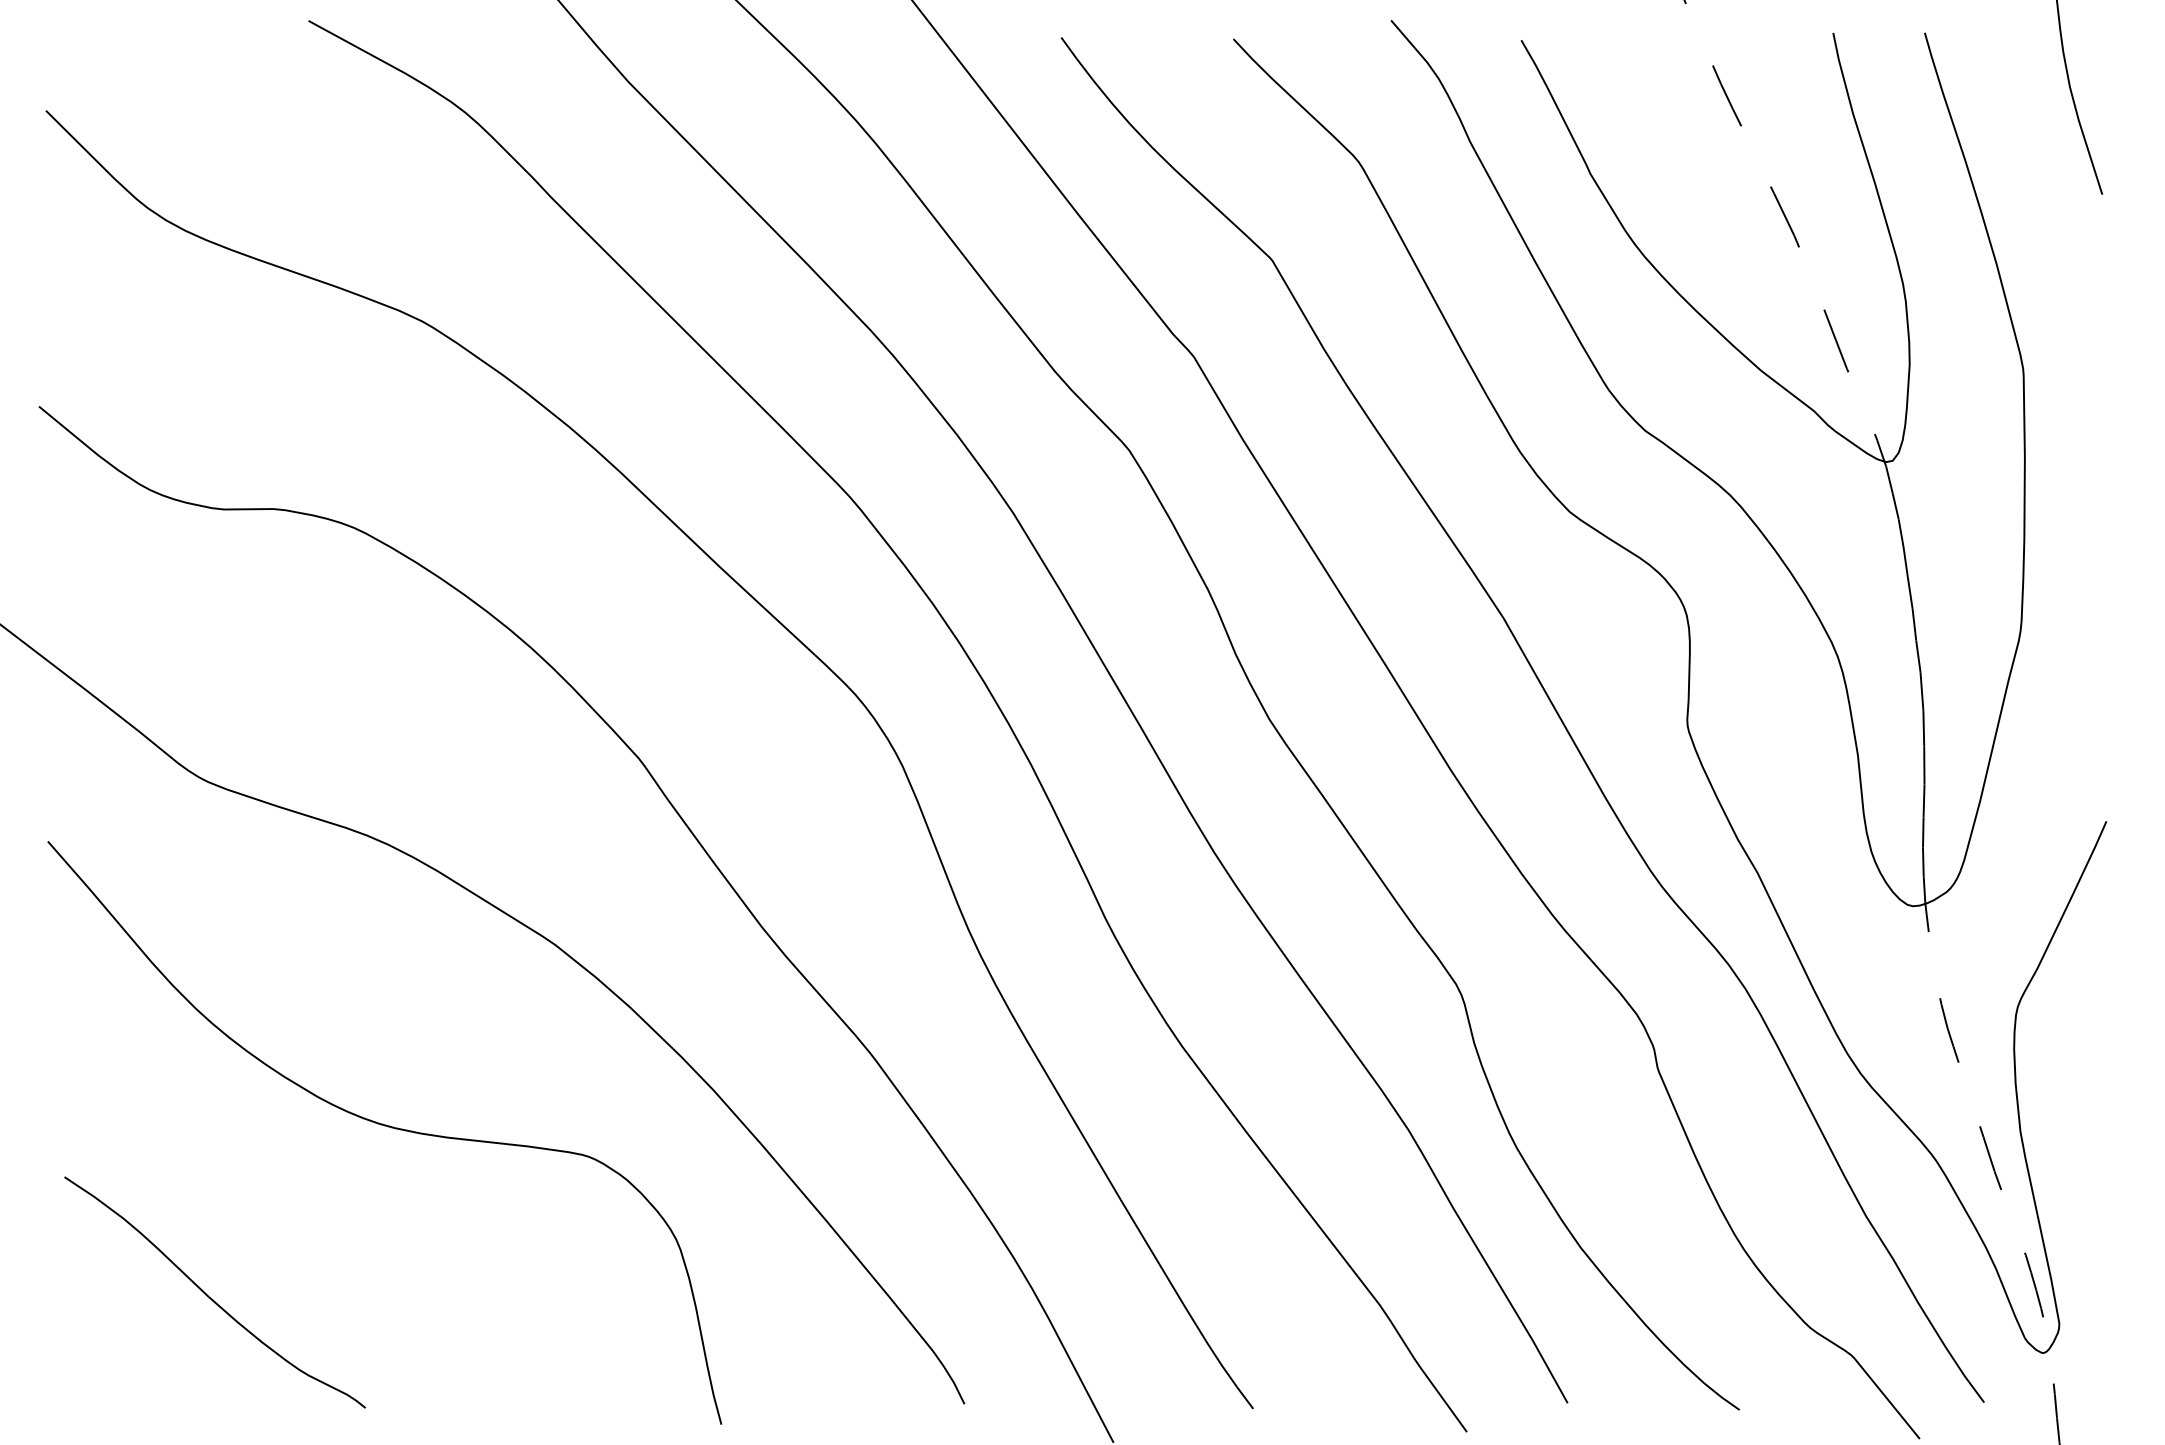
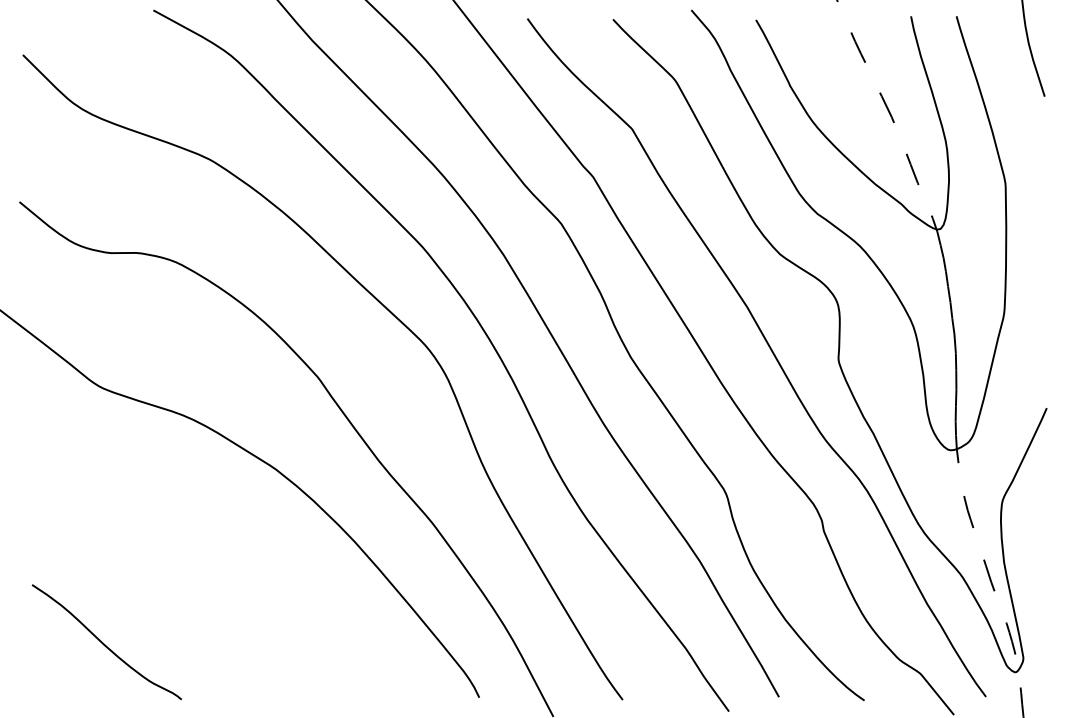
curve: (385, 1127) -> (191, 560), removed

